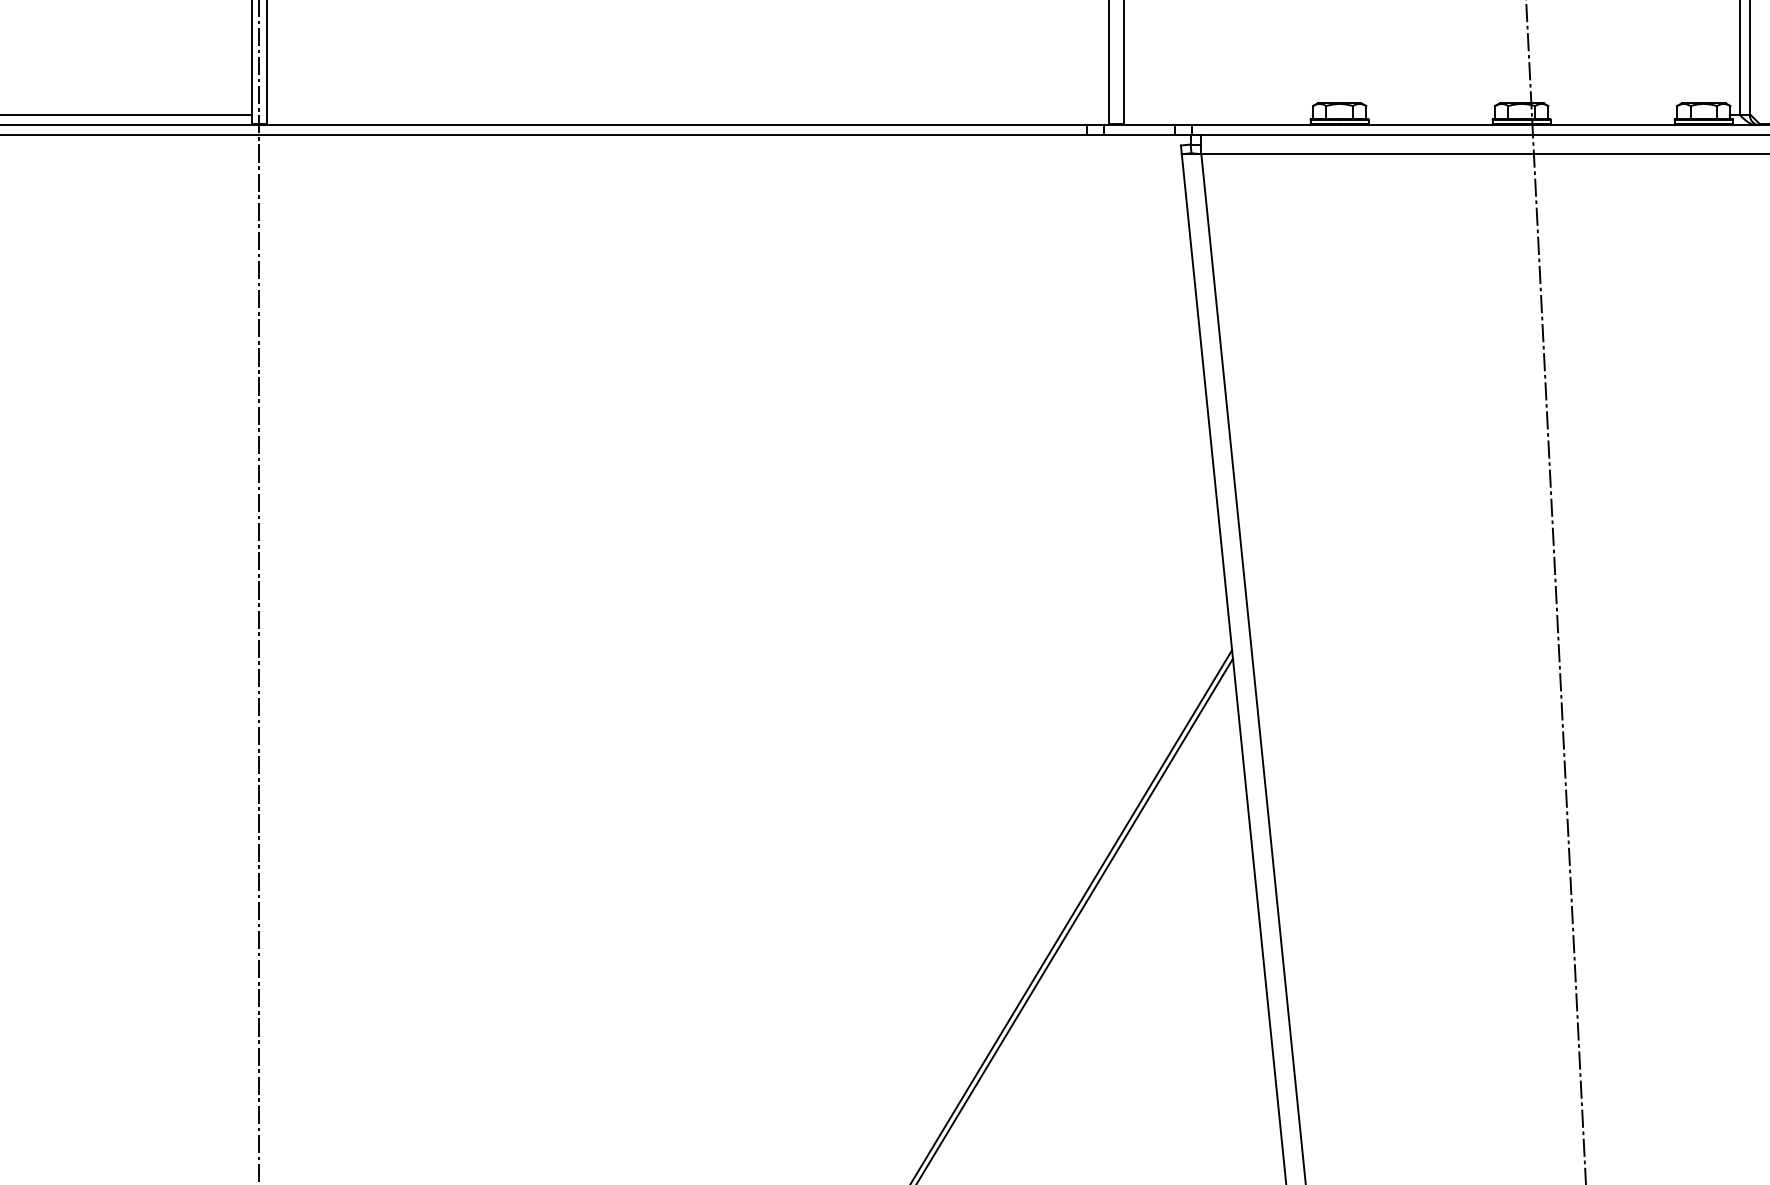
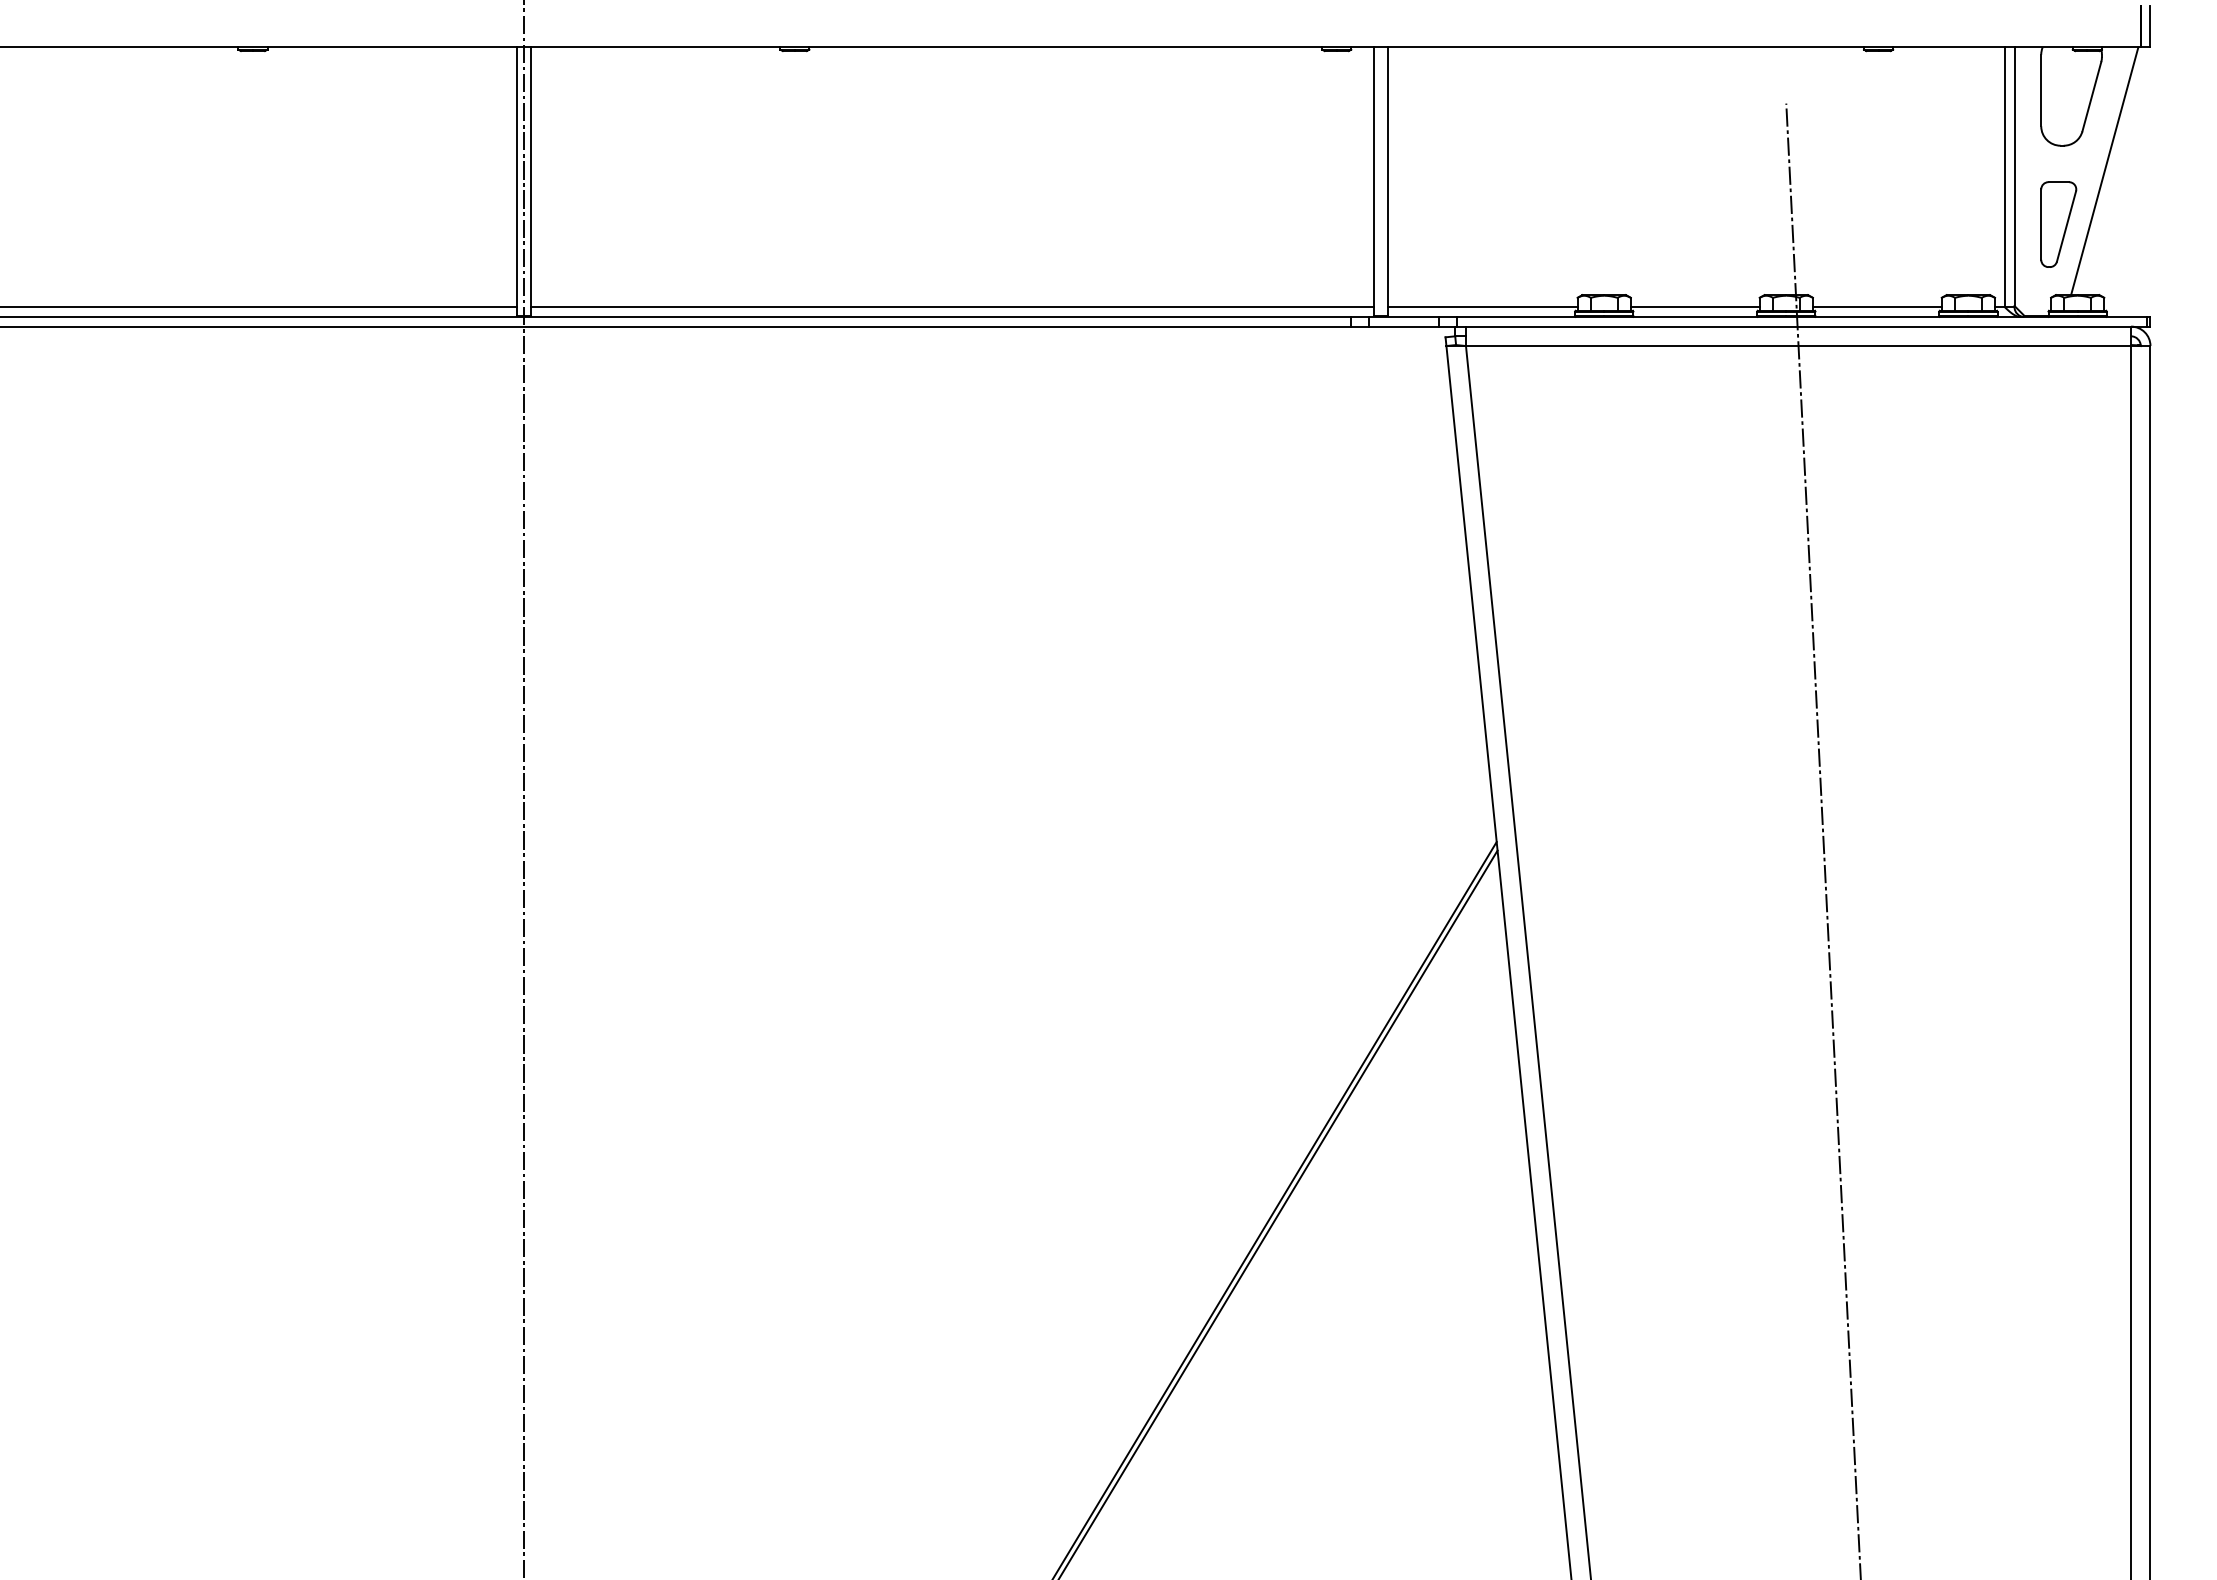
line: (687, 115) -> (952, 307), added
line: (1217, 115) -> (1482, 307), added
line: (1429, 115) -> (1694, 307), added
line: (1611, 115) -> (1876, 307), added

